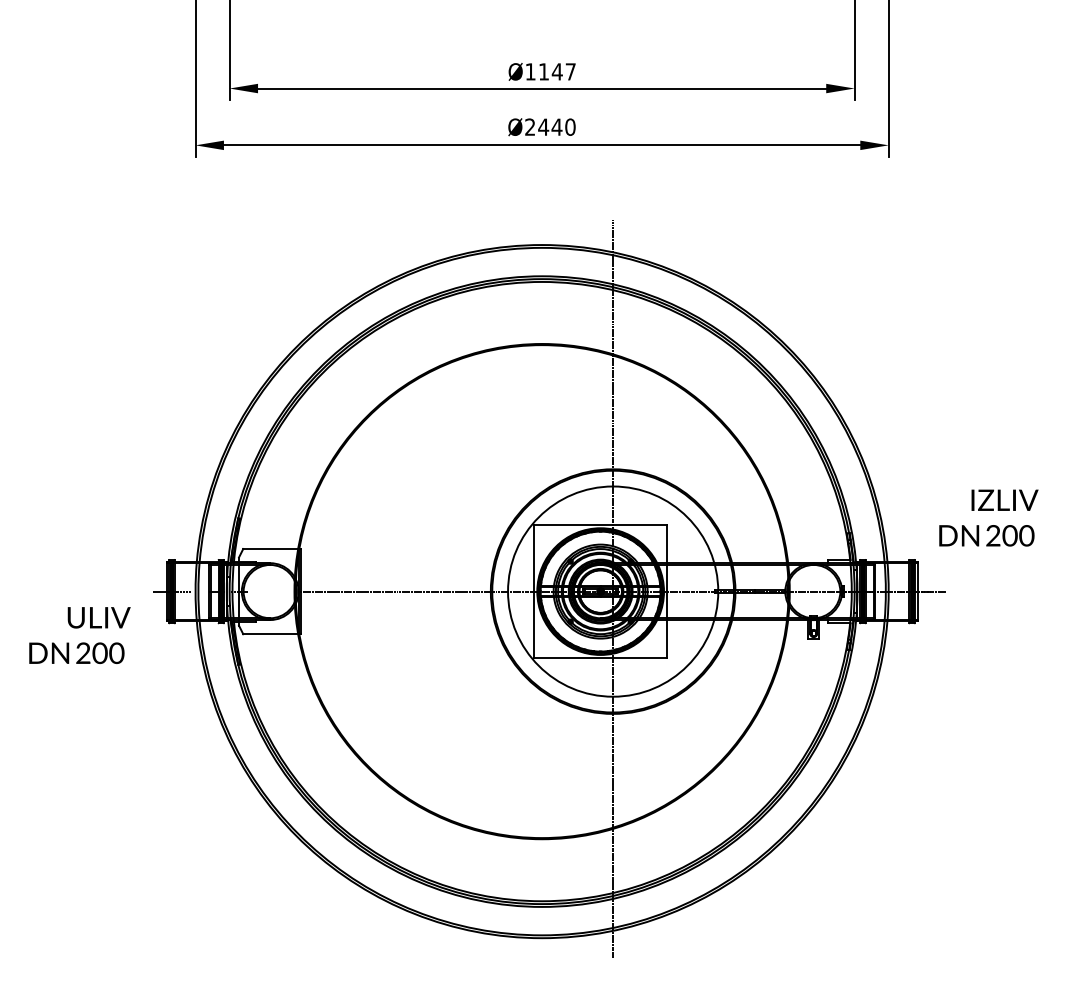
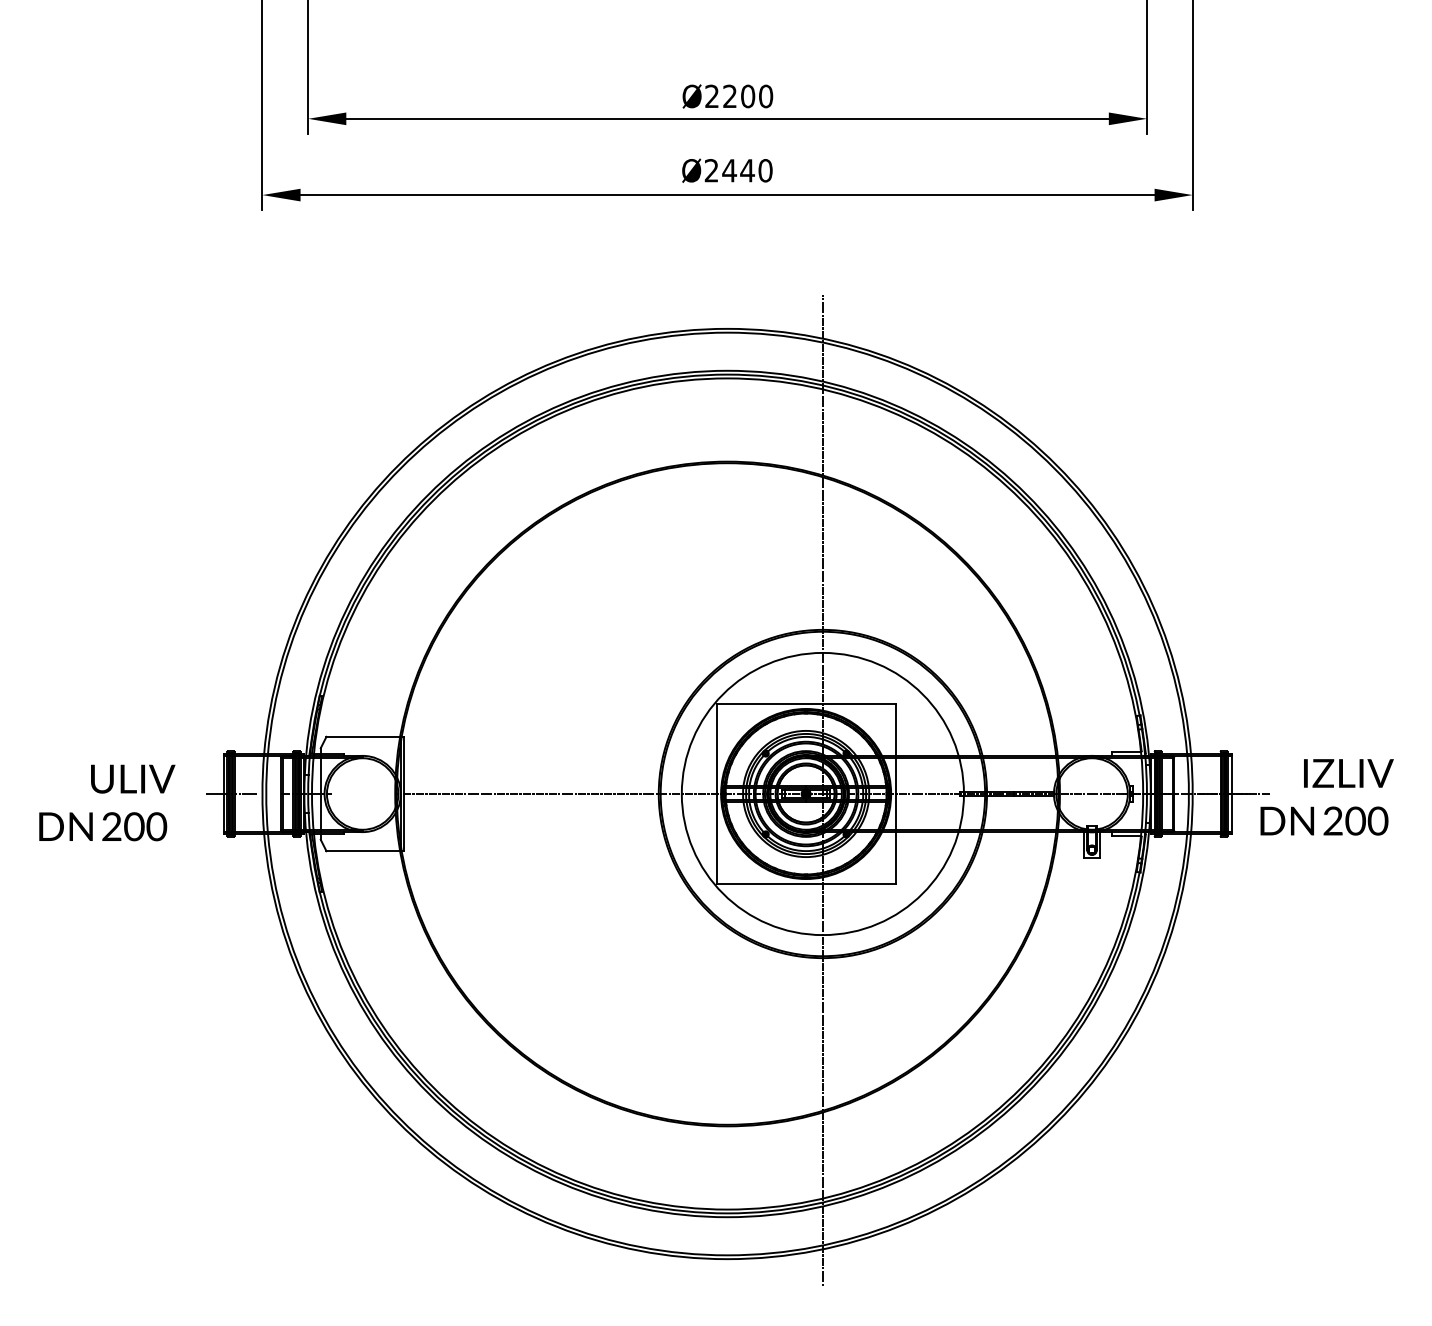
text: (551, 71) -> (739, 96), Ø1147 -> Ø2200
text: (988, 518) -> (1326, 797), moved
text: (80, 635) -> (107, 802), moved

